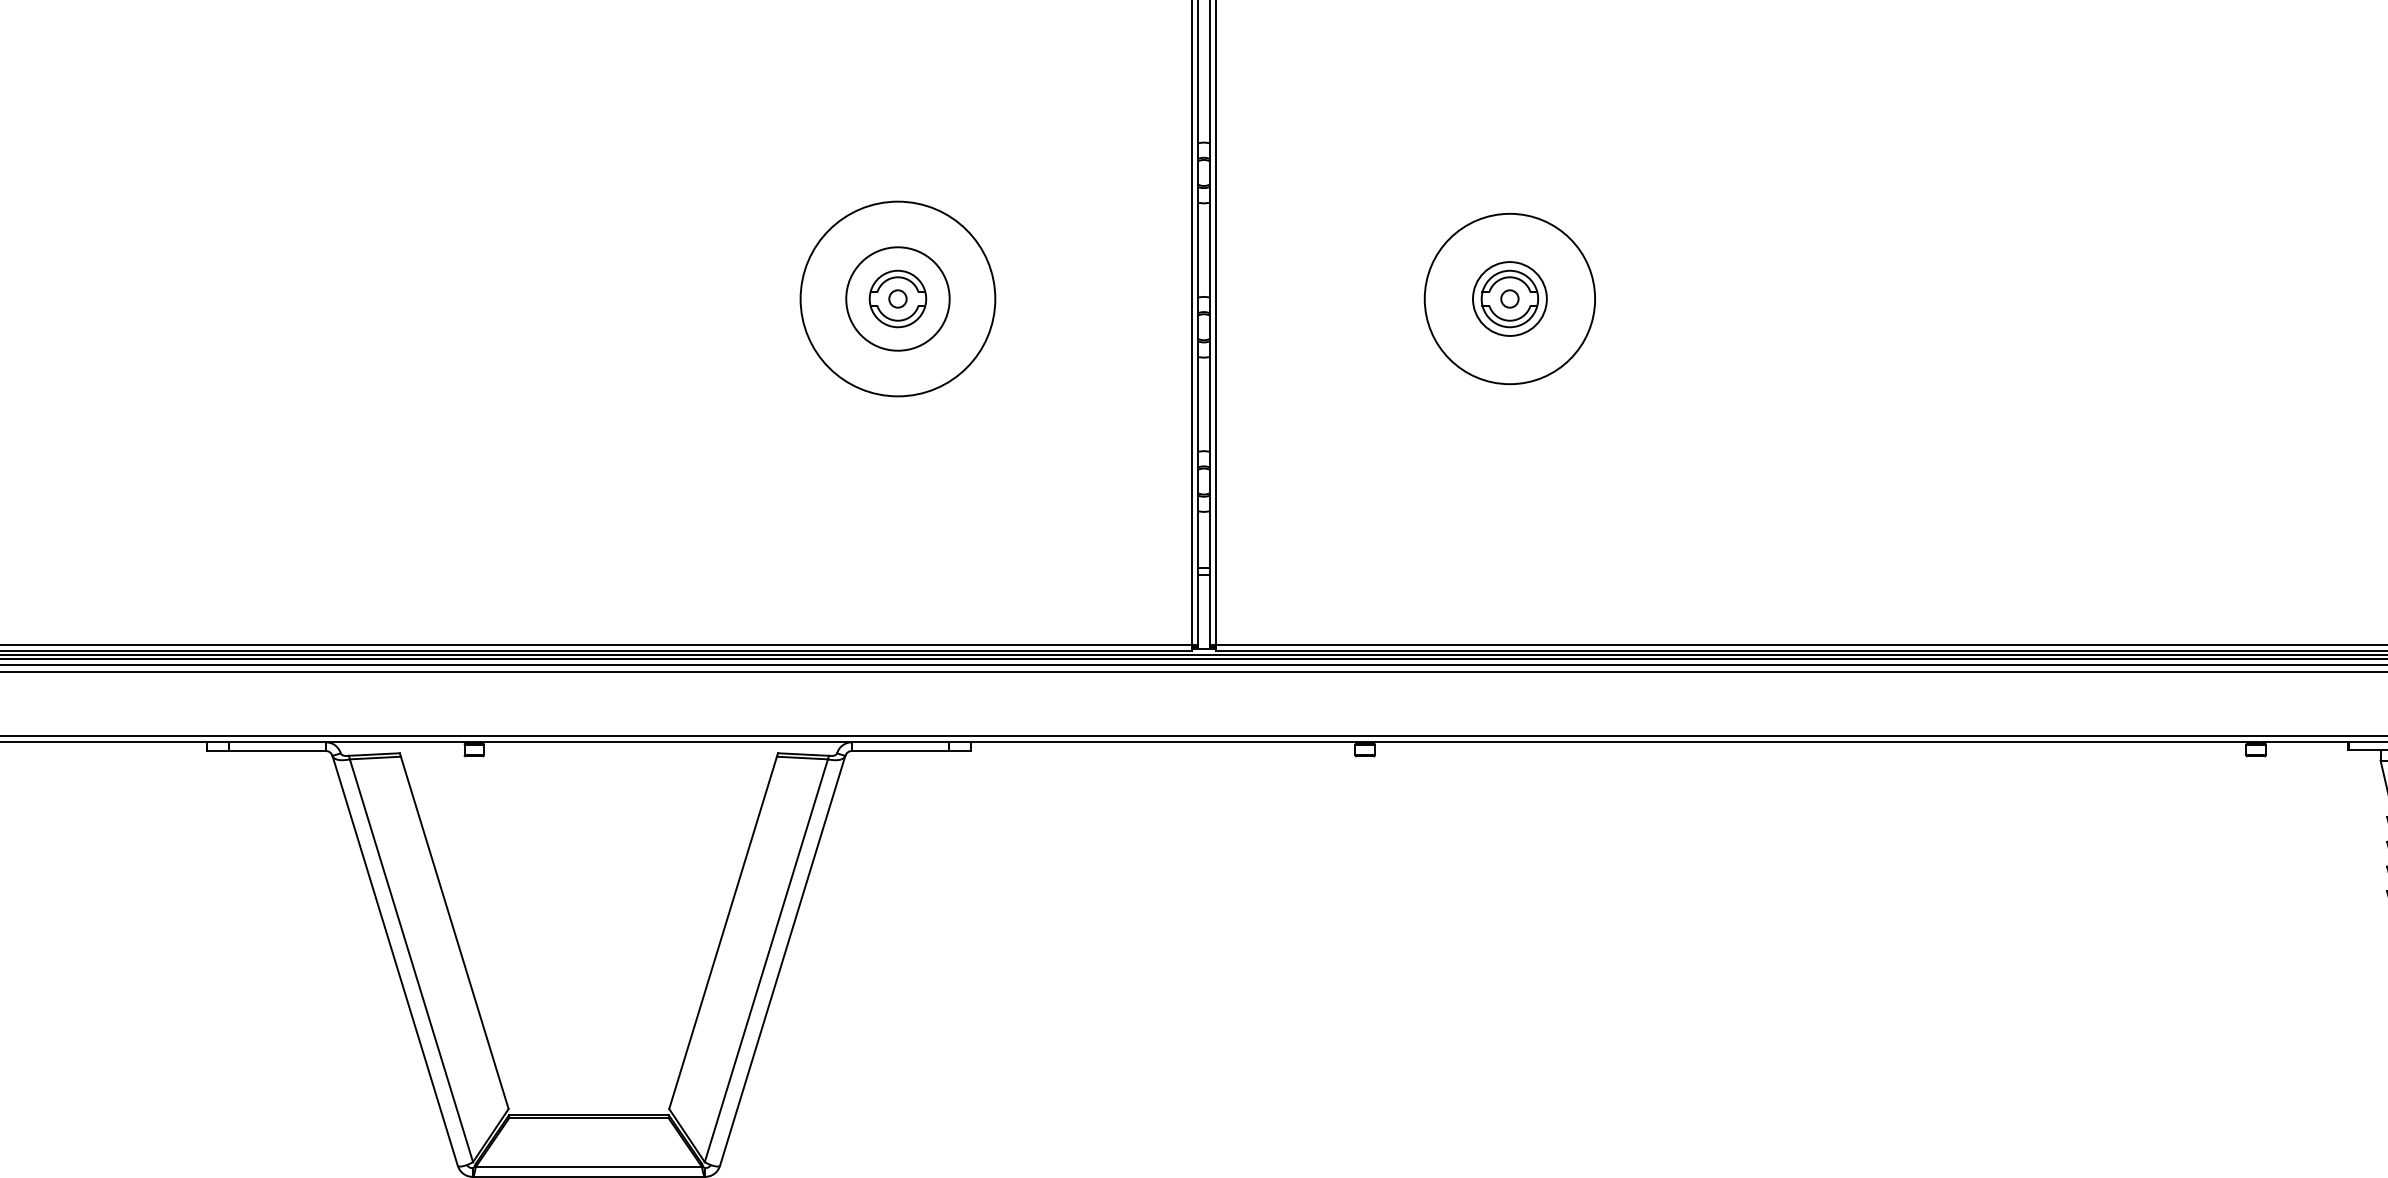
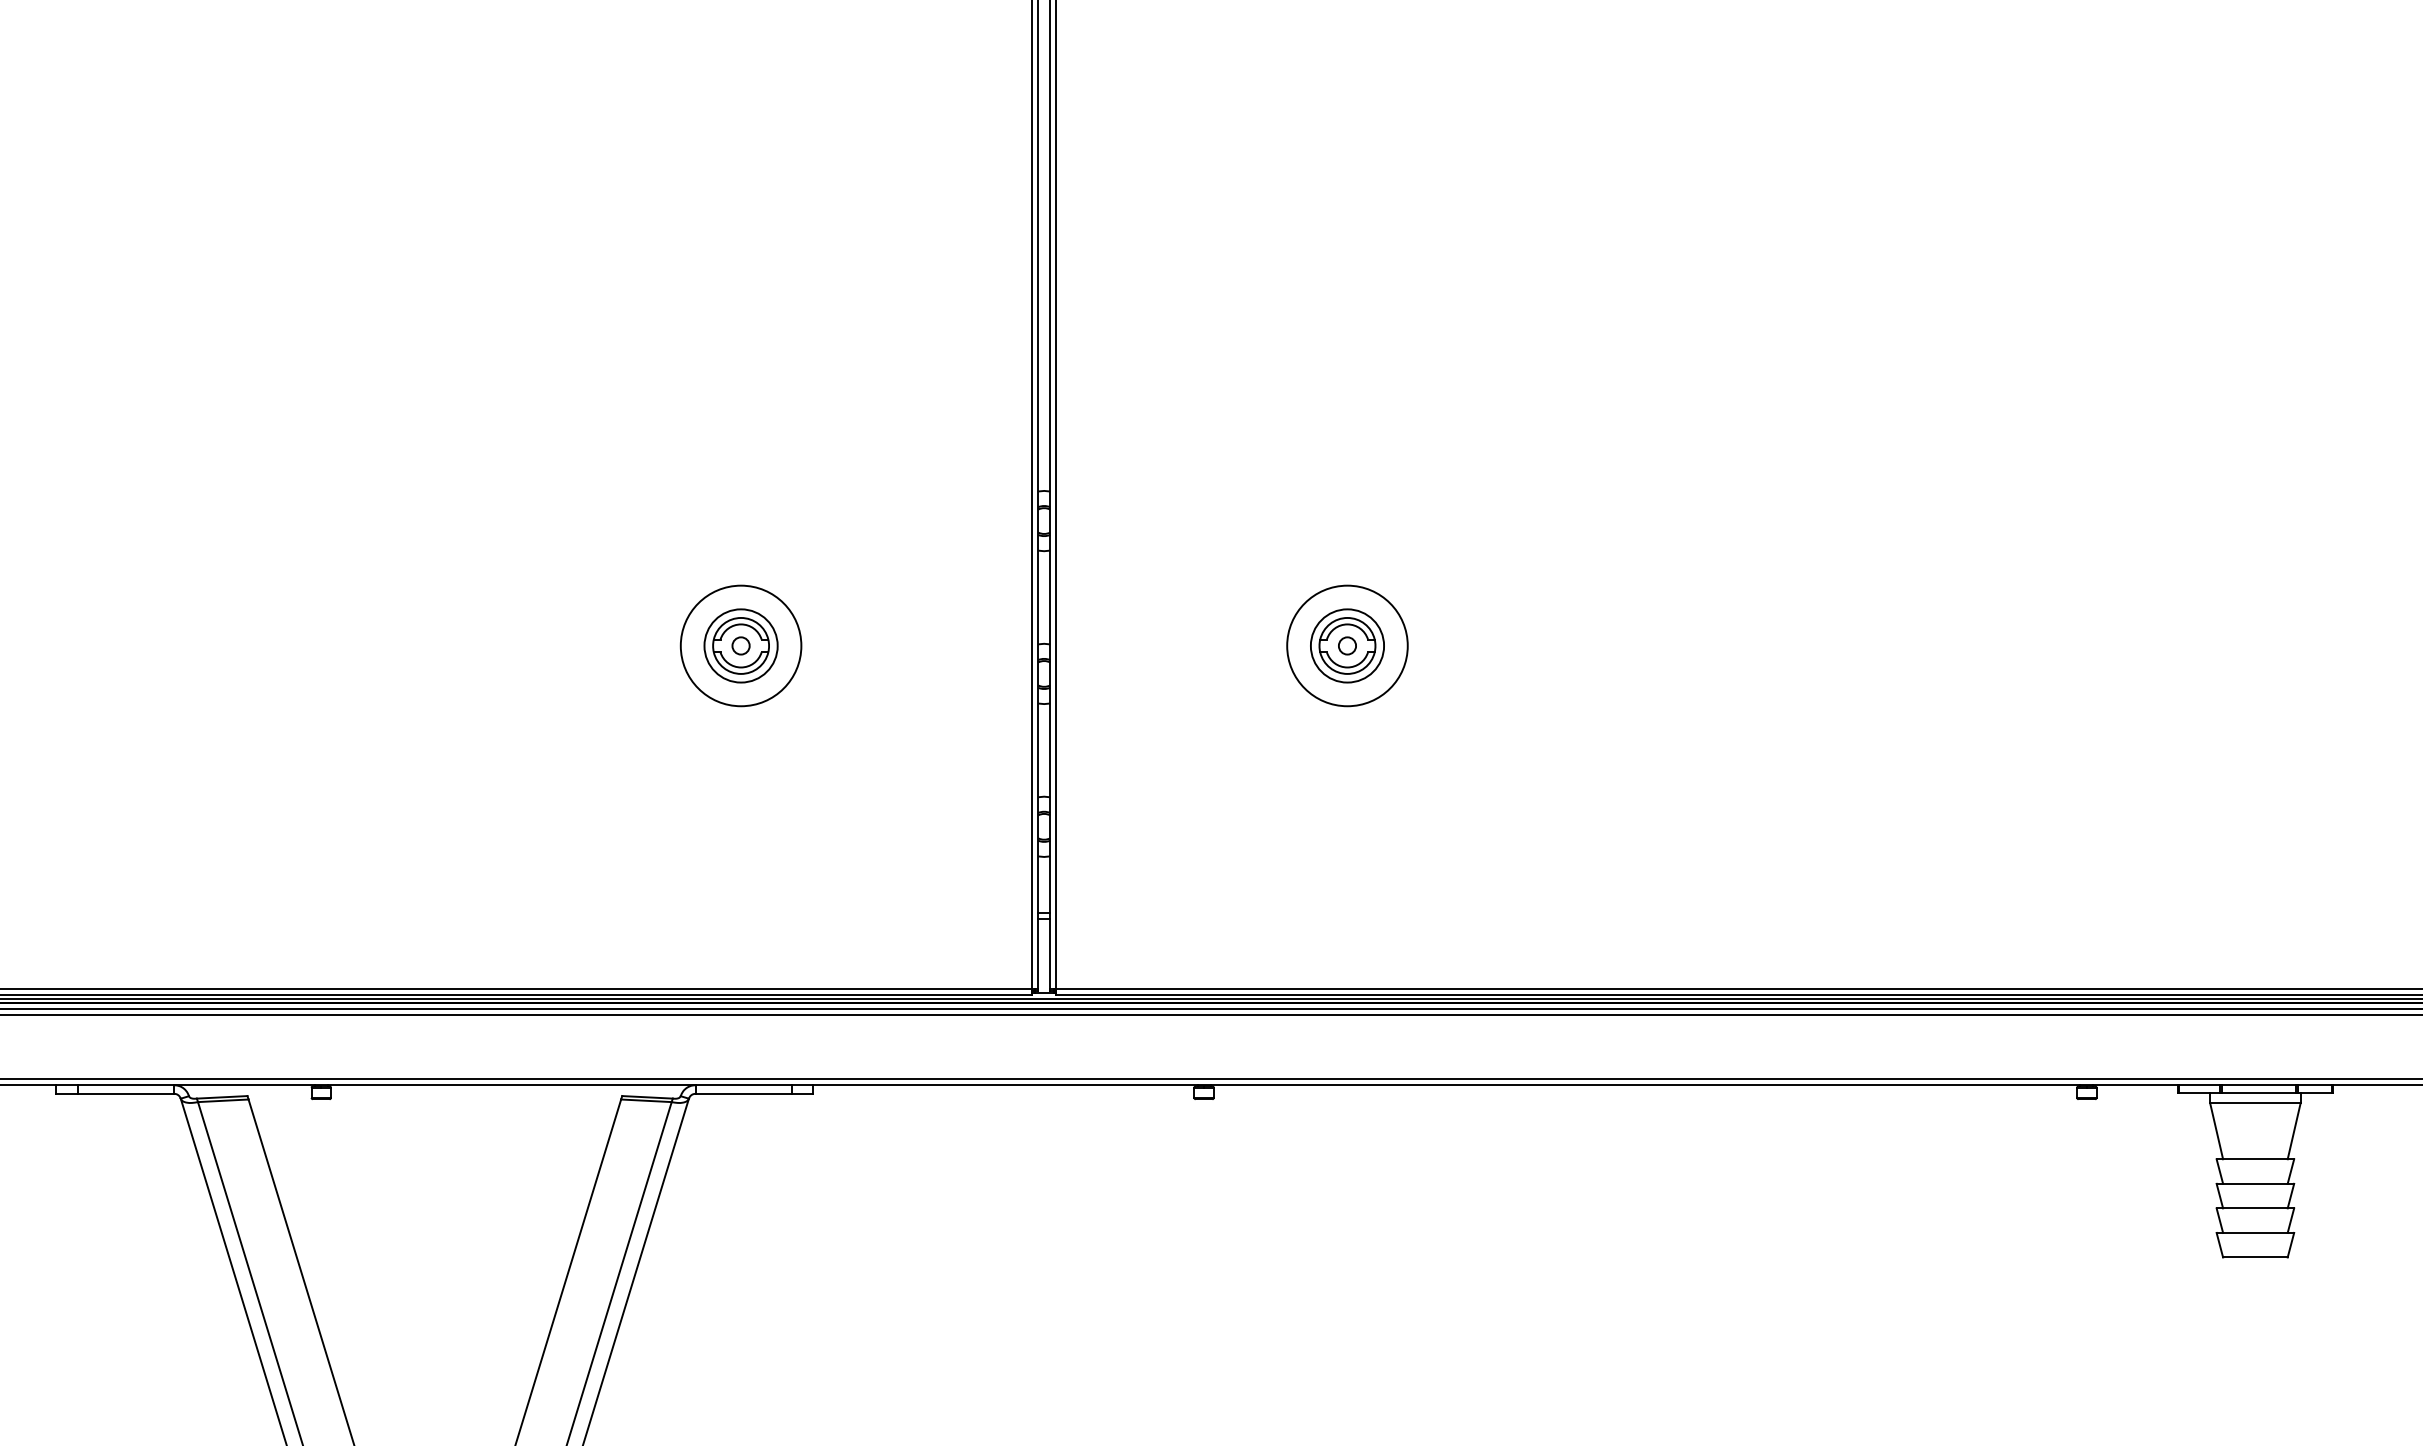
circle: (897, 298) -> (740, 645), size x0.62
circle: (897, 298) -> (740, 645), size x0.71
circle: (1509, 298) -> (1347, 645), size x0.71

